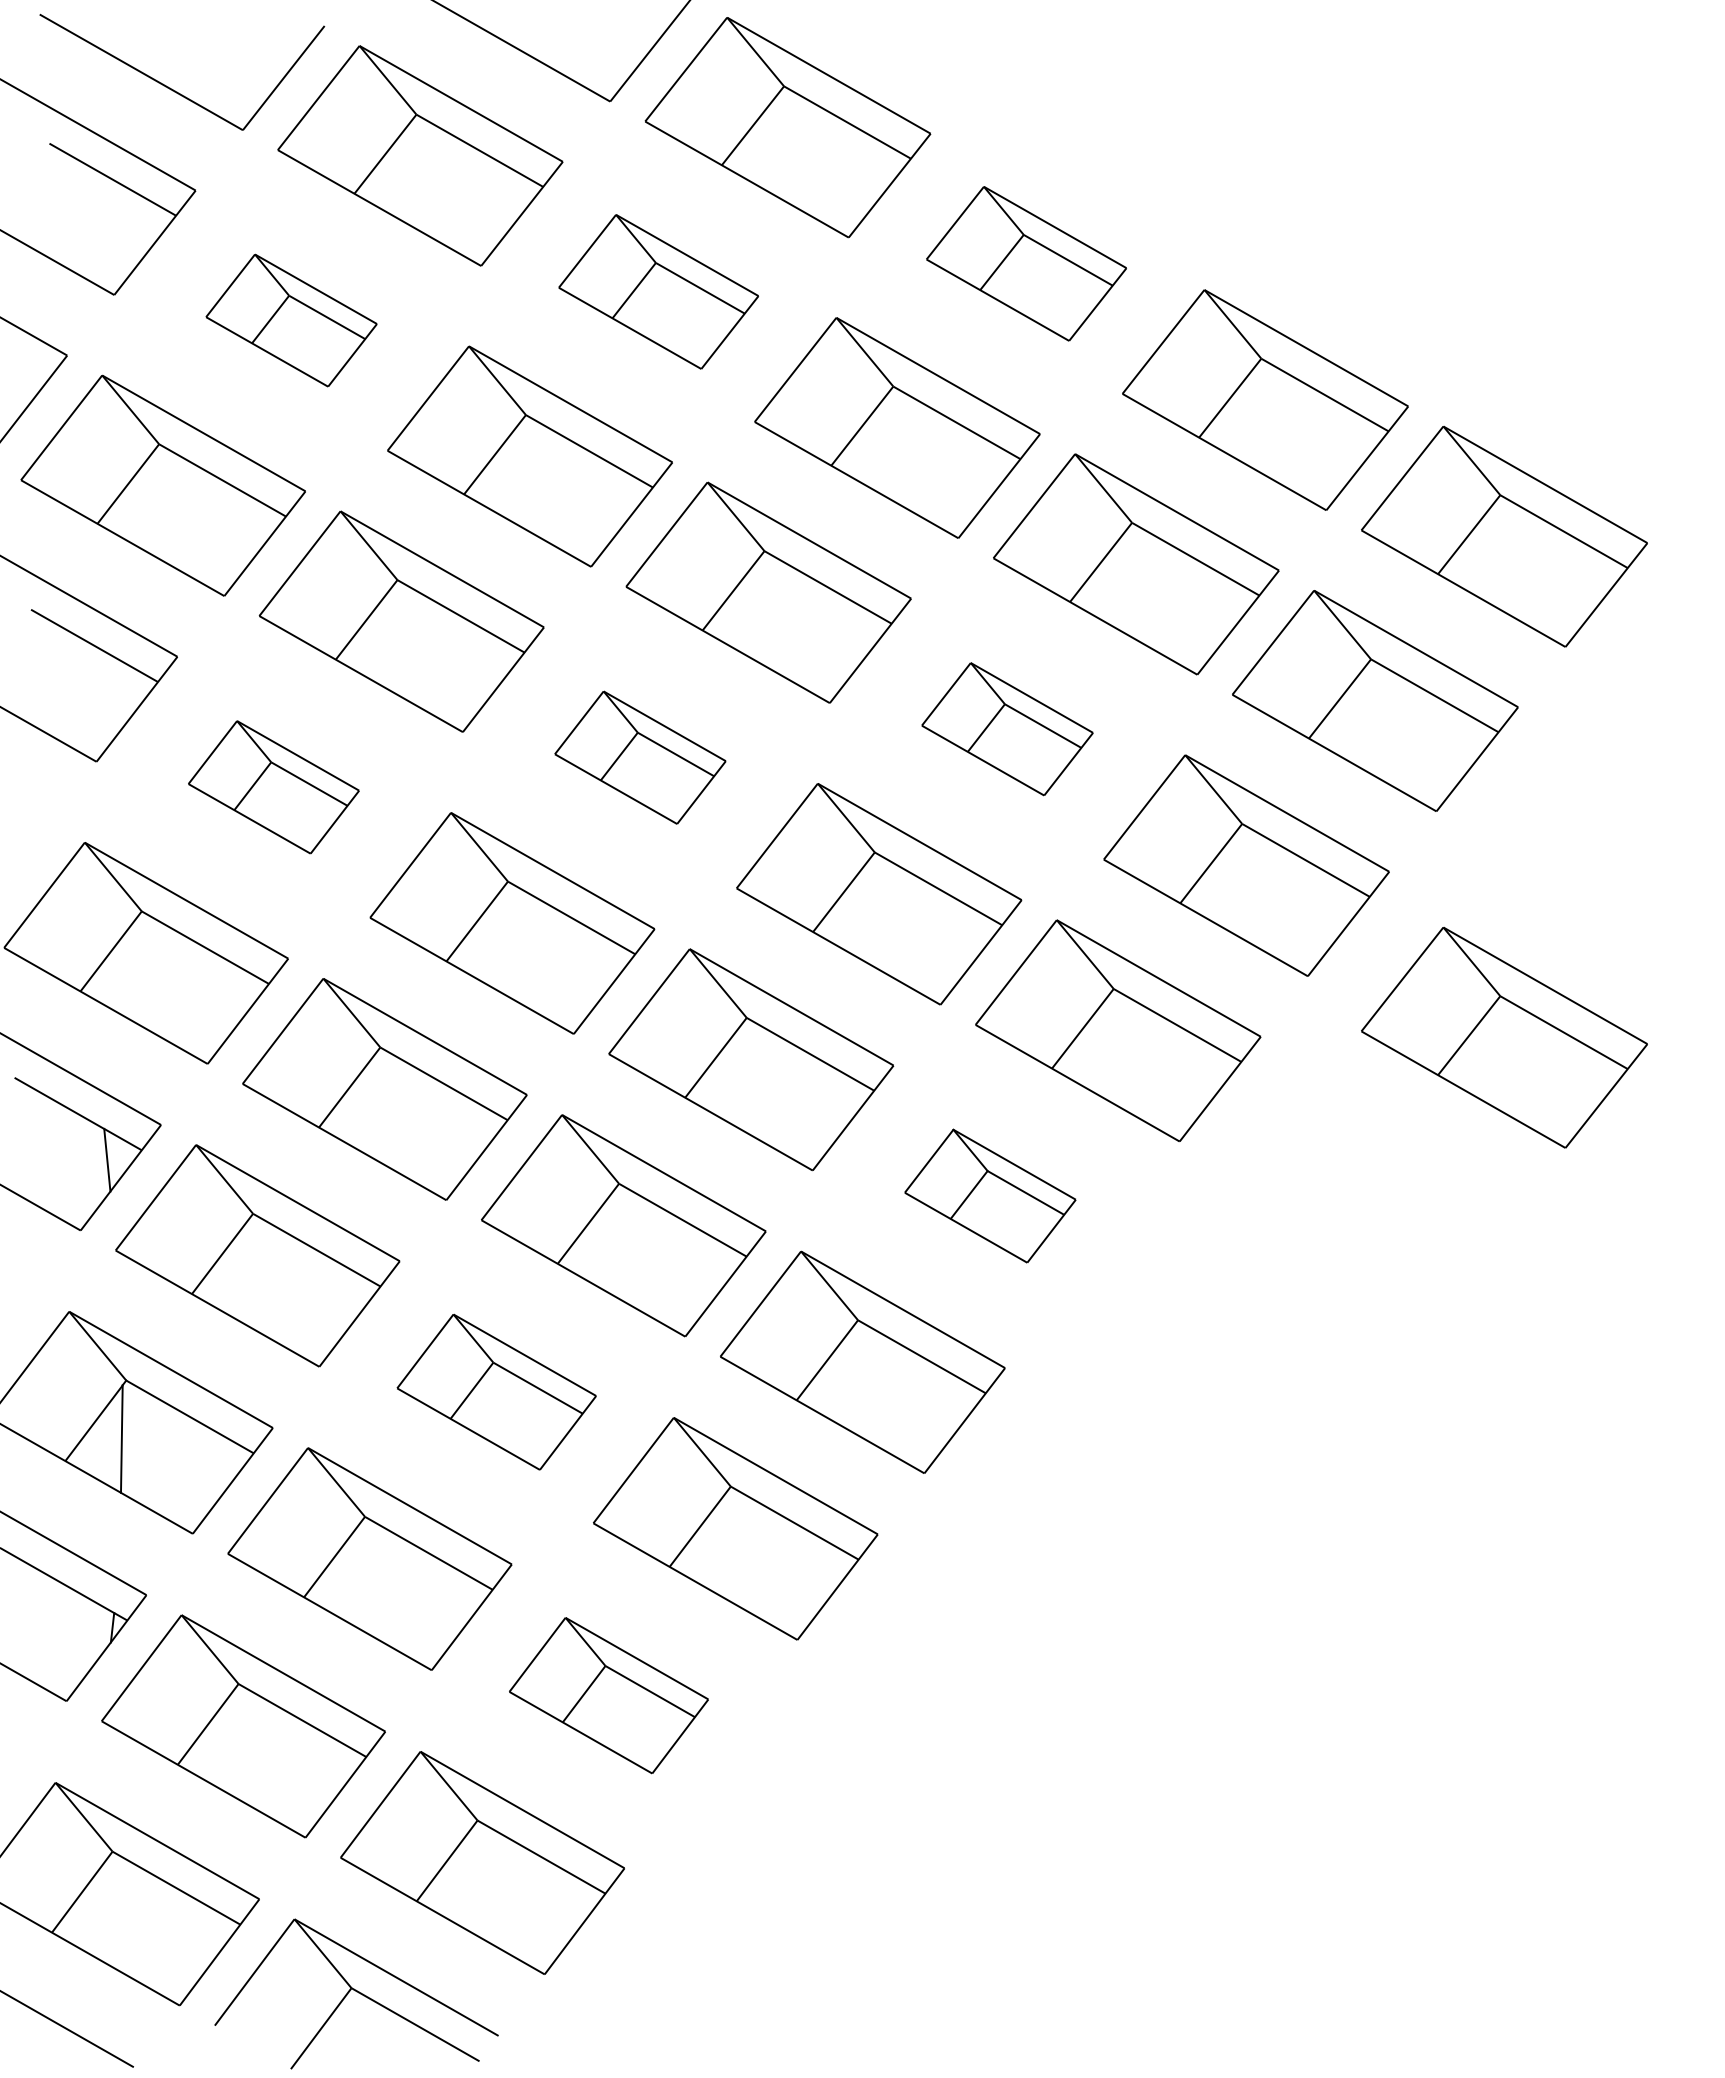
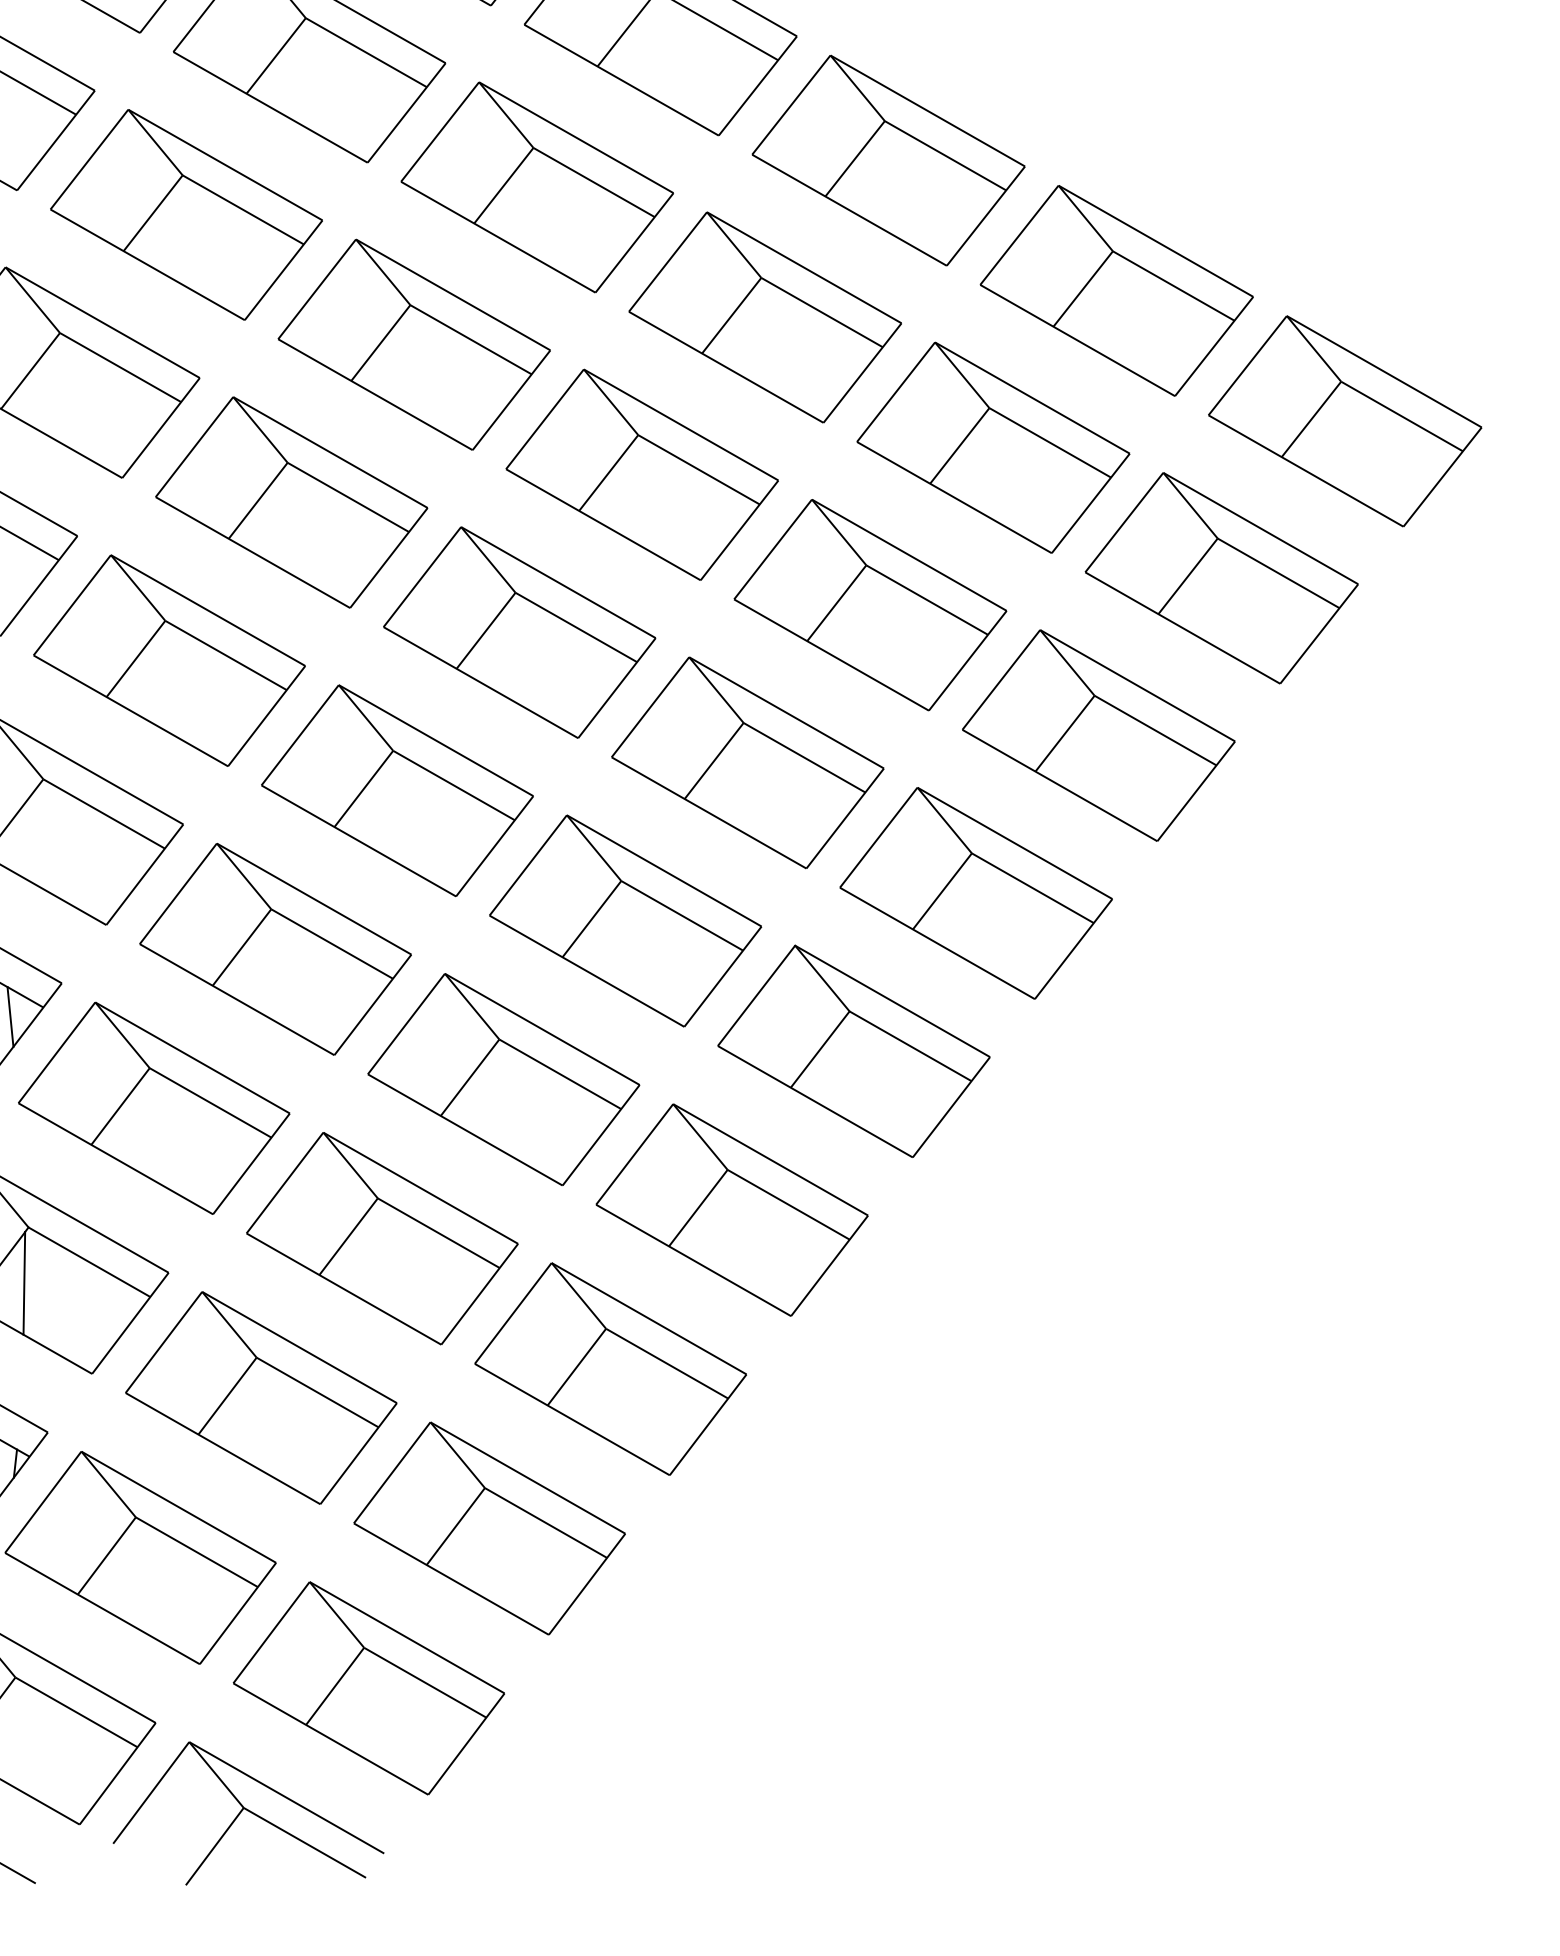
part: (1026, 263) -> (888, 160), size x1.43
part: (658, 291) -> (537, 187), size x1.43
part: (291, 320) -> (186, 214), size x1.67
part: (1007, 729) -> (870, 605), size x1.67
part: (640, 757) -> (519, 632), size x1.67
part: (273, 787) -> (169, 660), size x1.67
part: (1504, 1037) -> (1345, 899), removed
part: (990, 1195) -> (854, 1050), size x1.67
part: (496, 1391) -> (382, 1237), size x1.43
part: (608, 1695) -> (489, 1528), size x1.43

